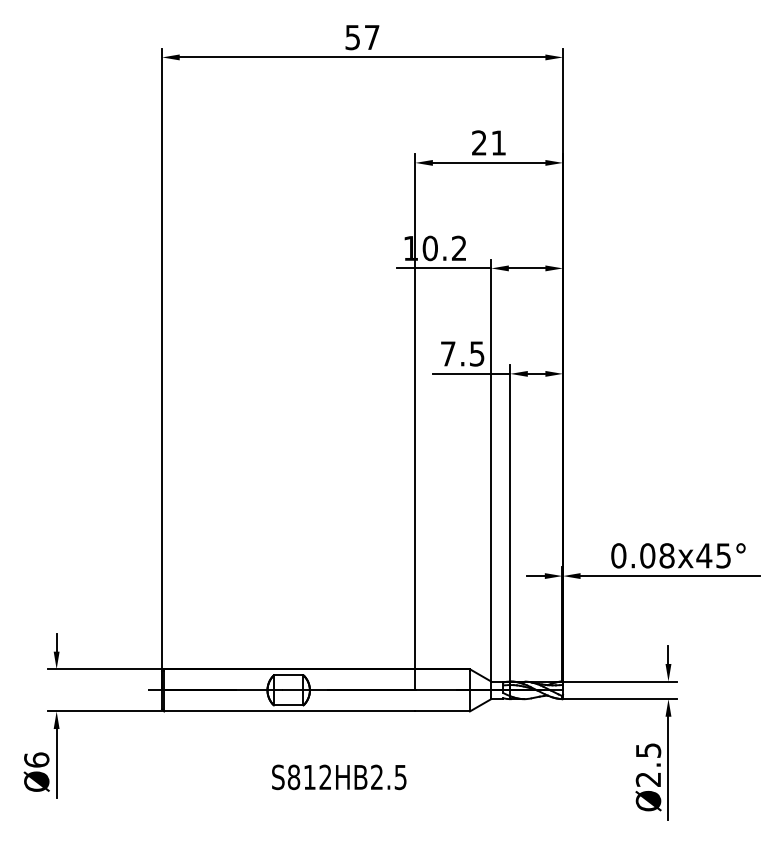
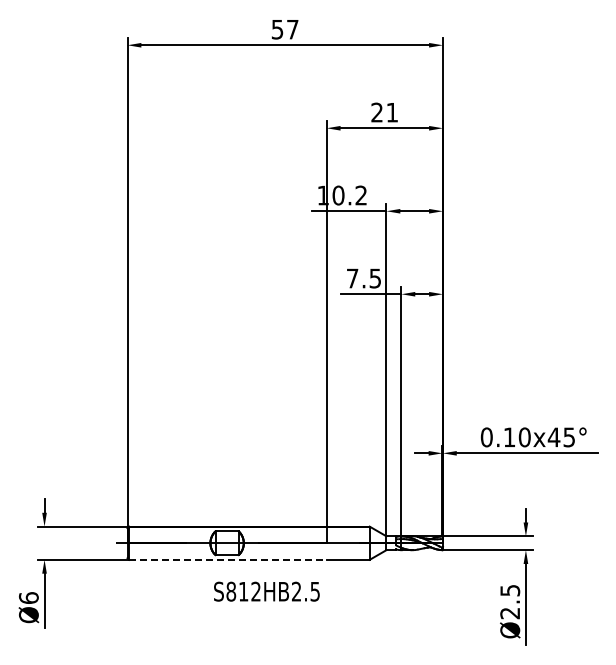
text: (656, 555) -> (516, 437), 0.08x45° -> 0.10x45°
line: (289, 711) -> (227, 559), solid -> dashed
text: (338, 777) -> (266, 591), moved

